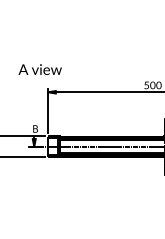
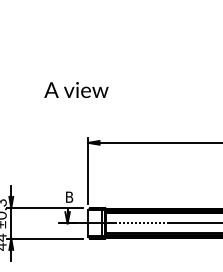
text: (39, 69) -> (75, 89), moved

